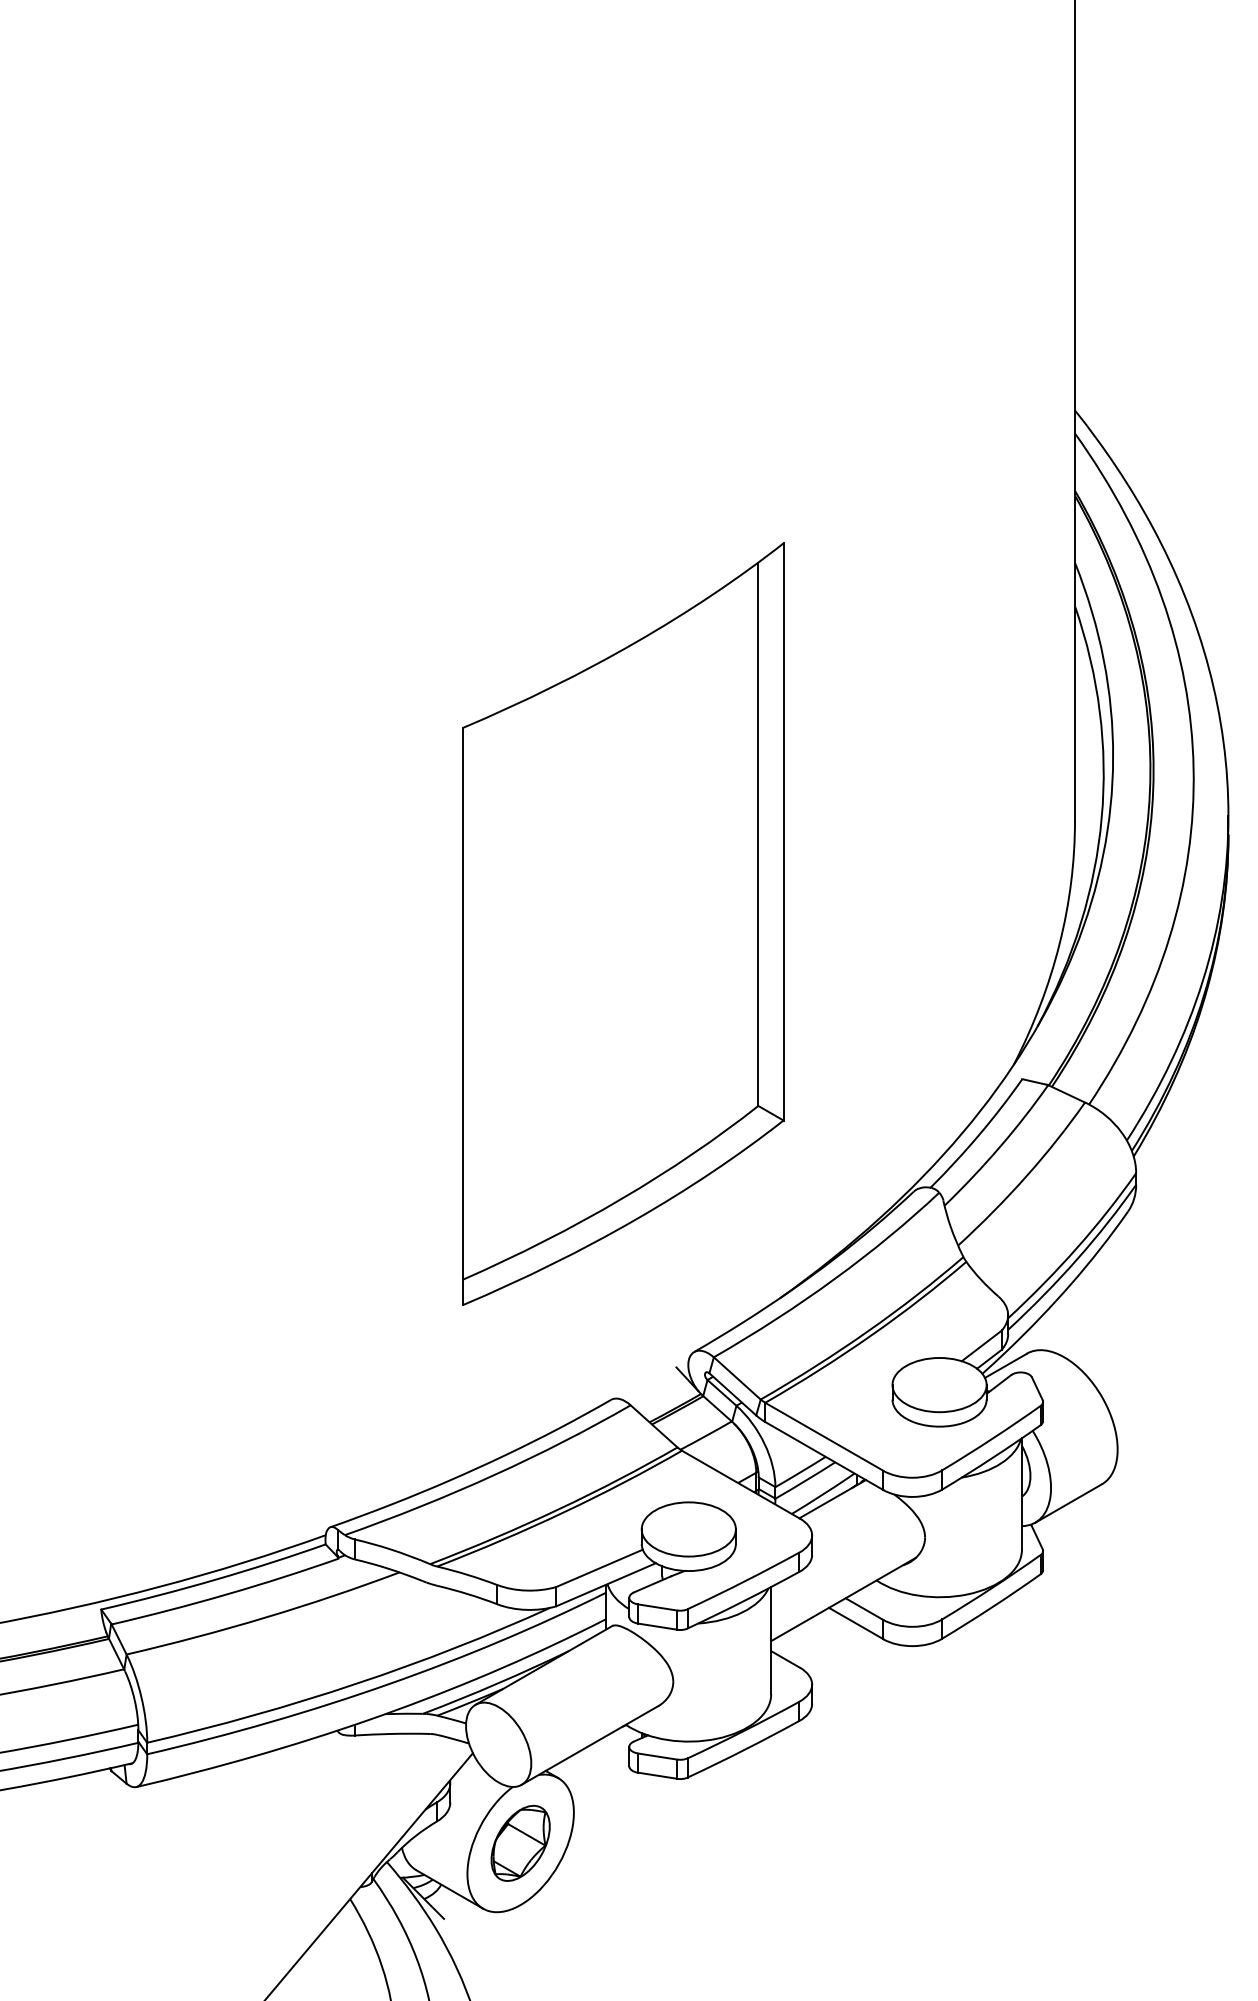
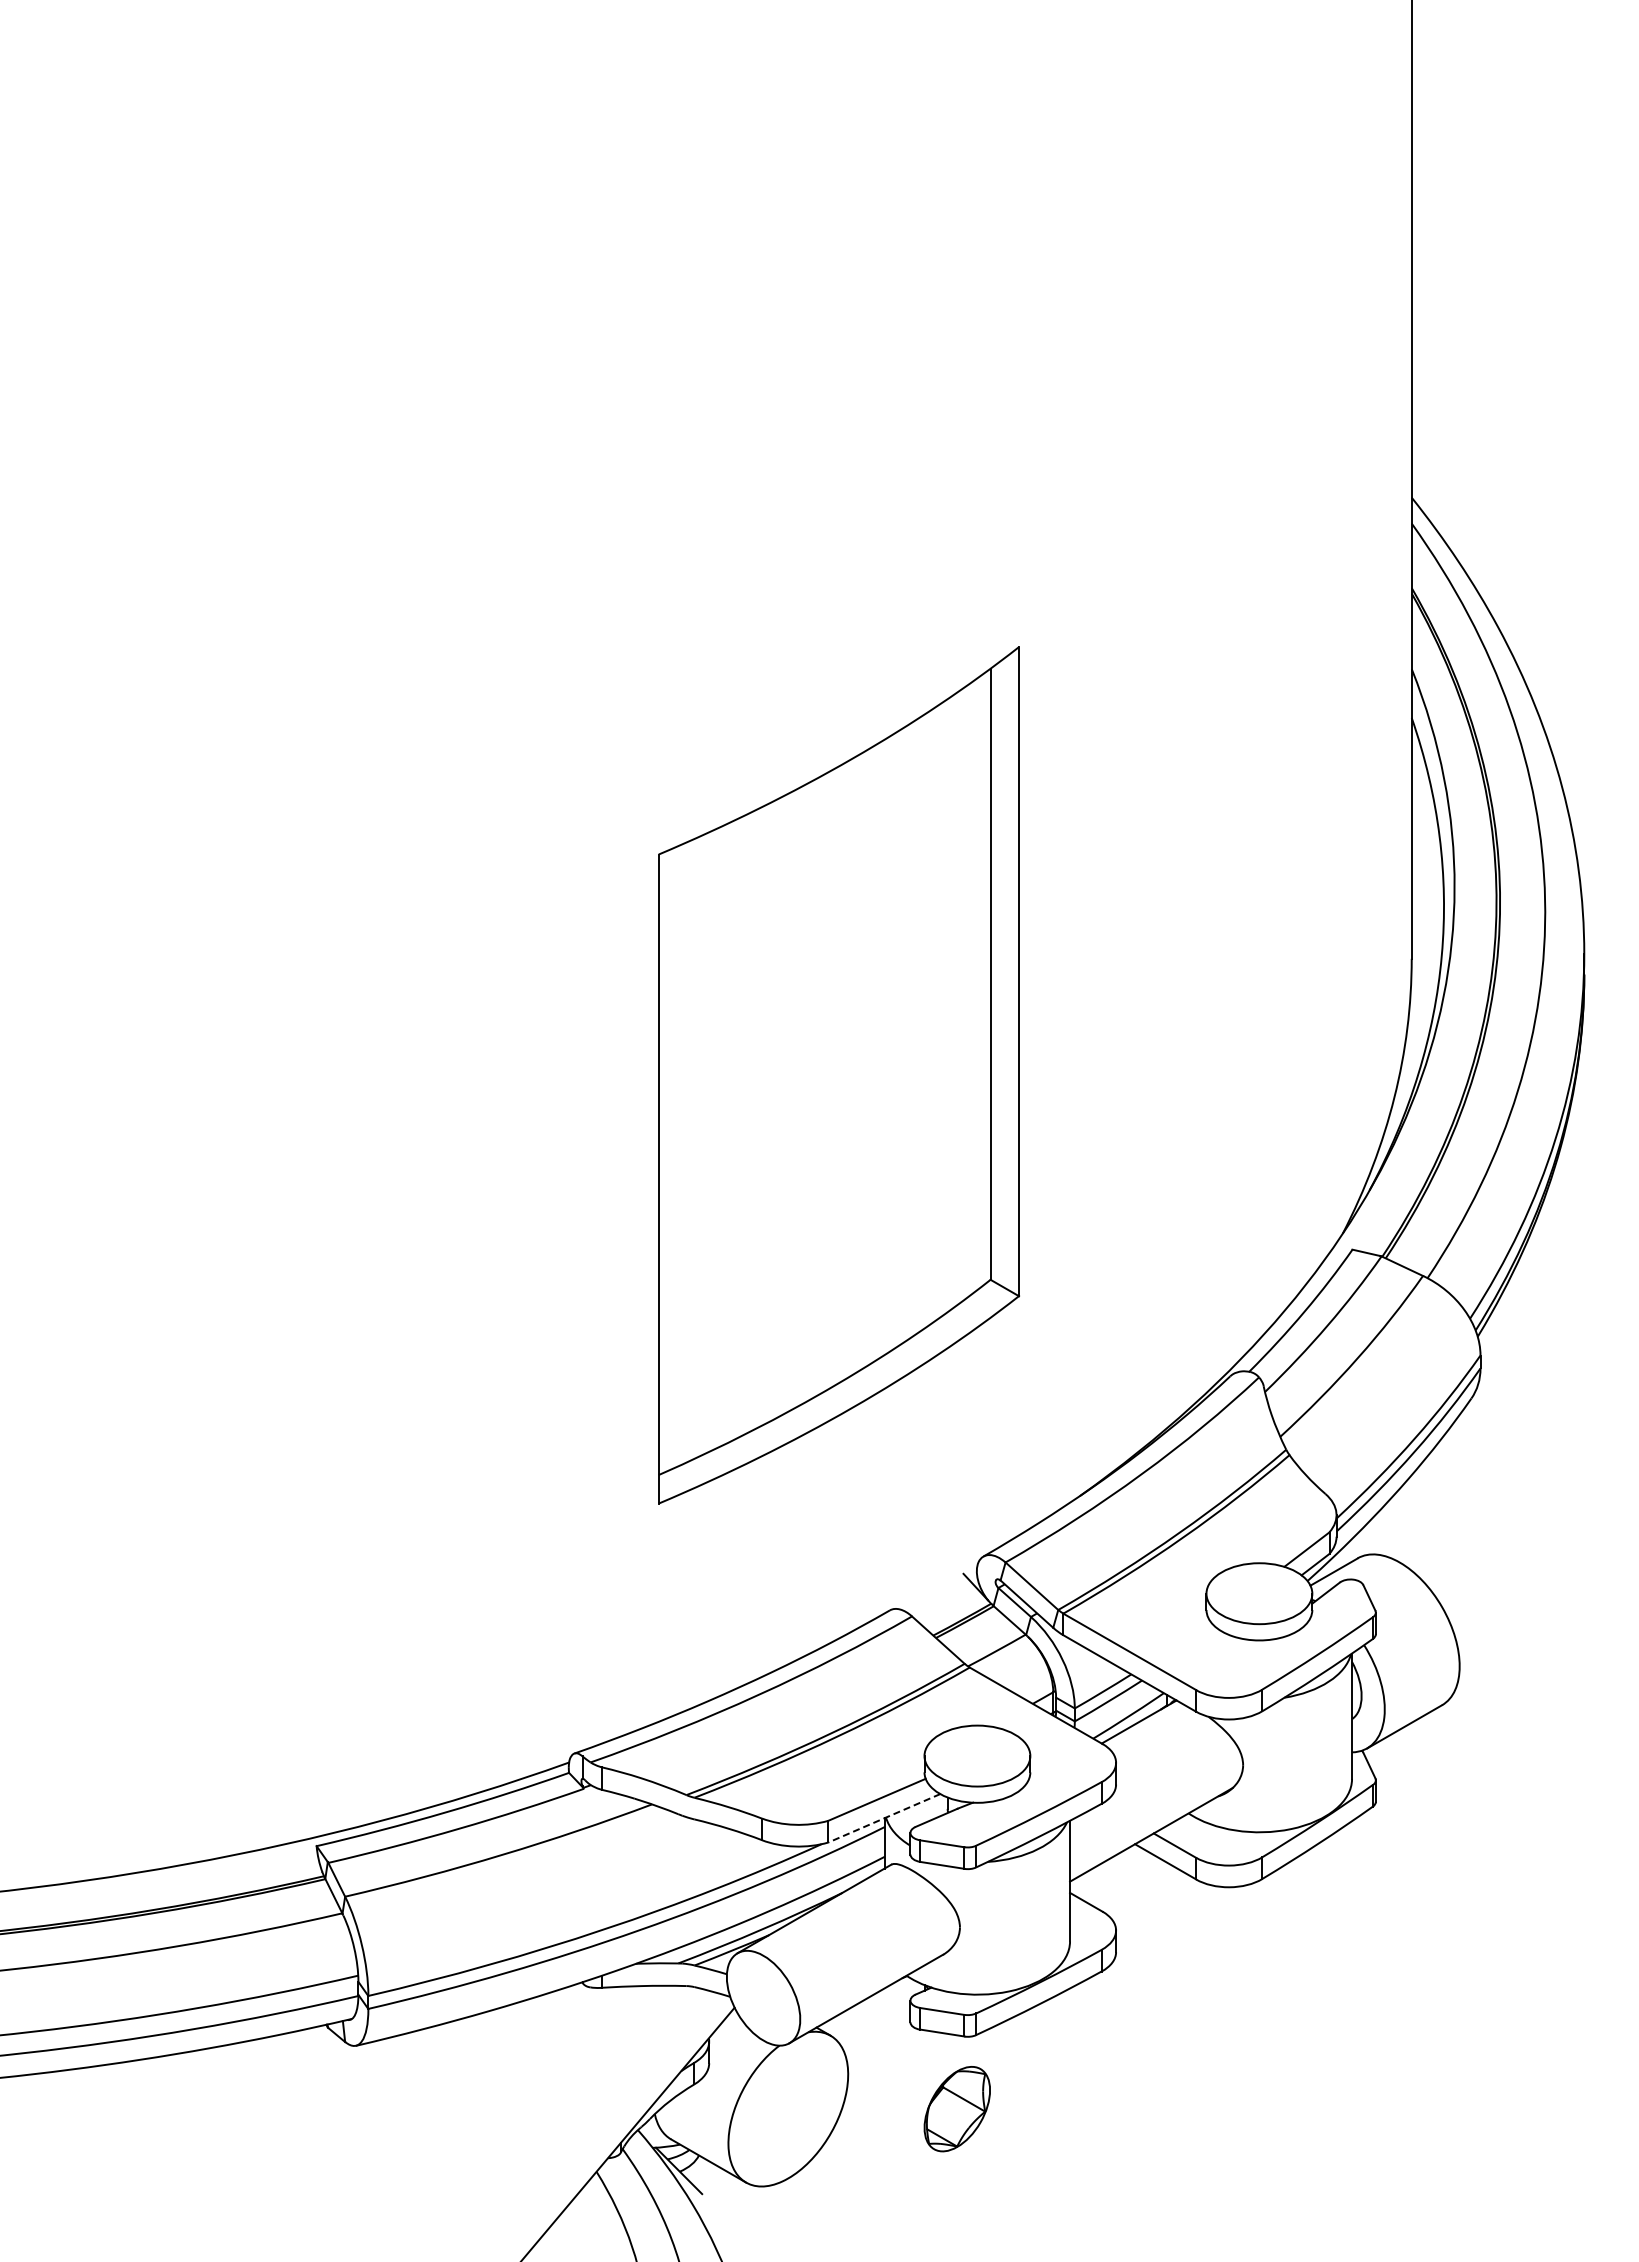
part: (623, 924) -> (838, 1075), moved
line: (606, 1584) -> (884, 1818), solid -> dashed
part: (519, 1843) -> (956, 2109), moved

